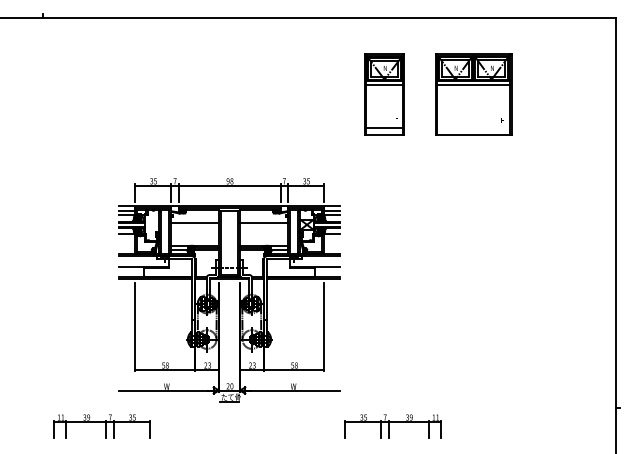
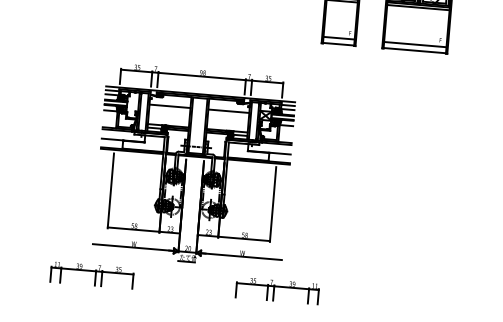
line: (473, 127) -> (415, 44), added
part: (101, 426) -> (91, 275), moved
part: (392, 426) -> (277, 290), moved

